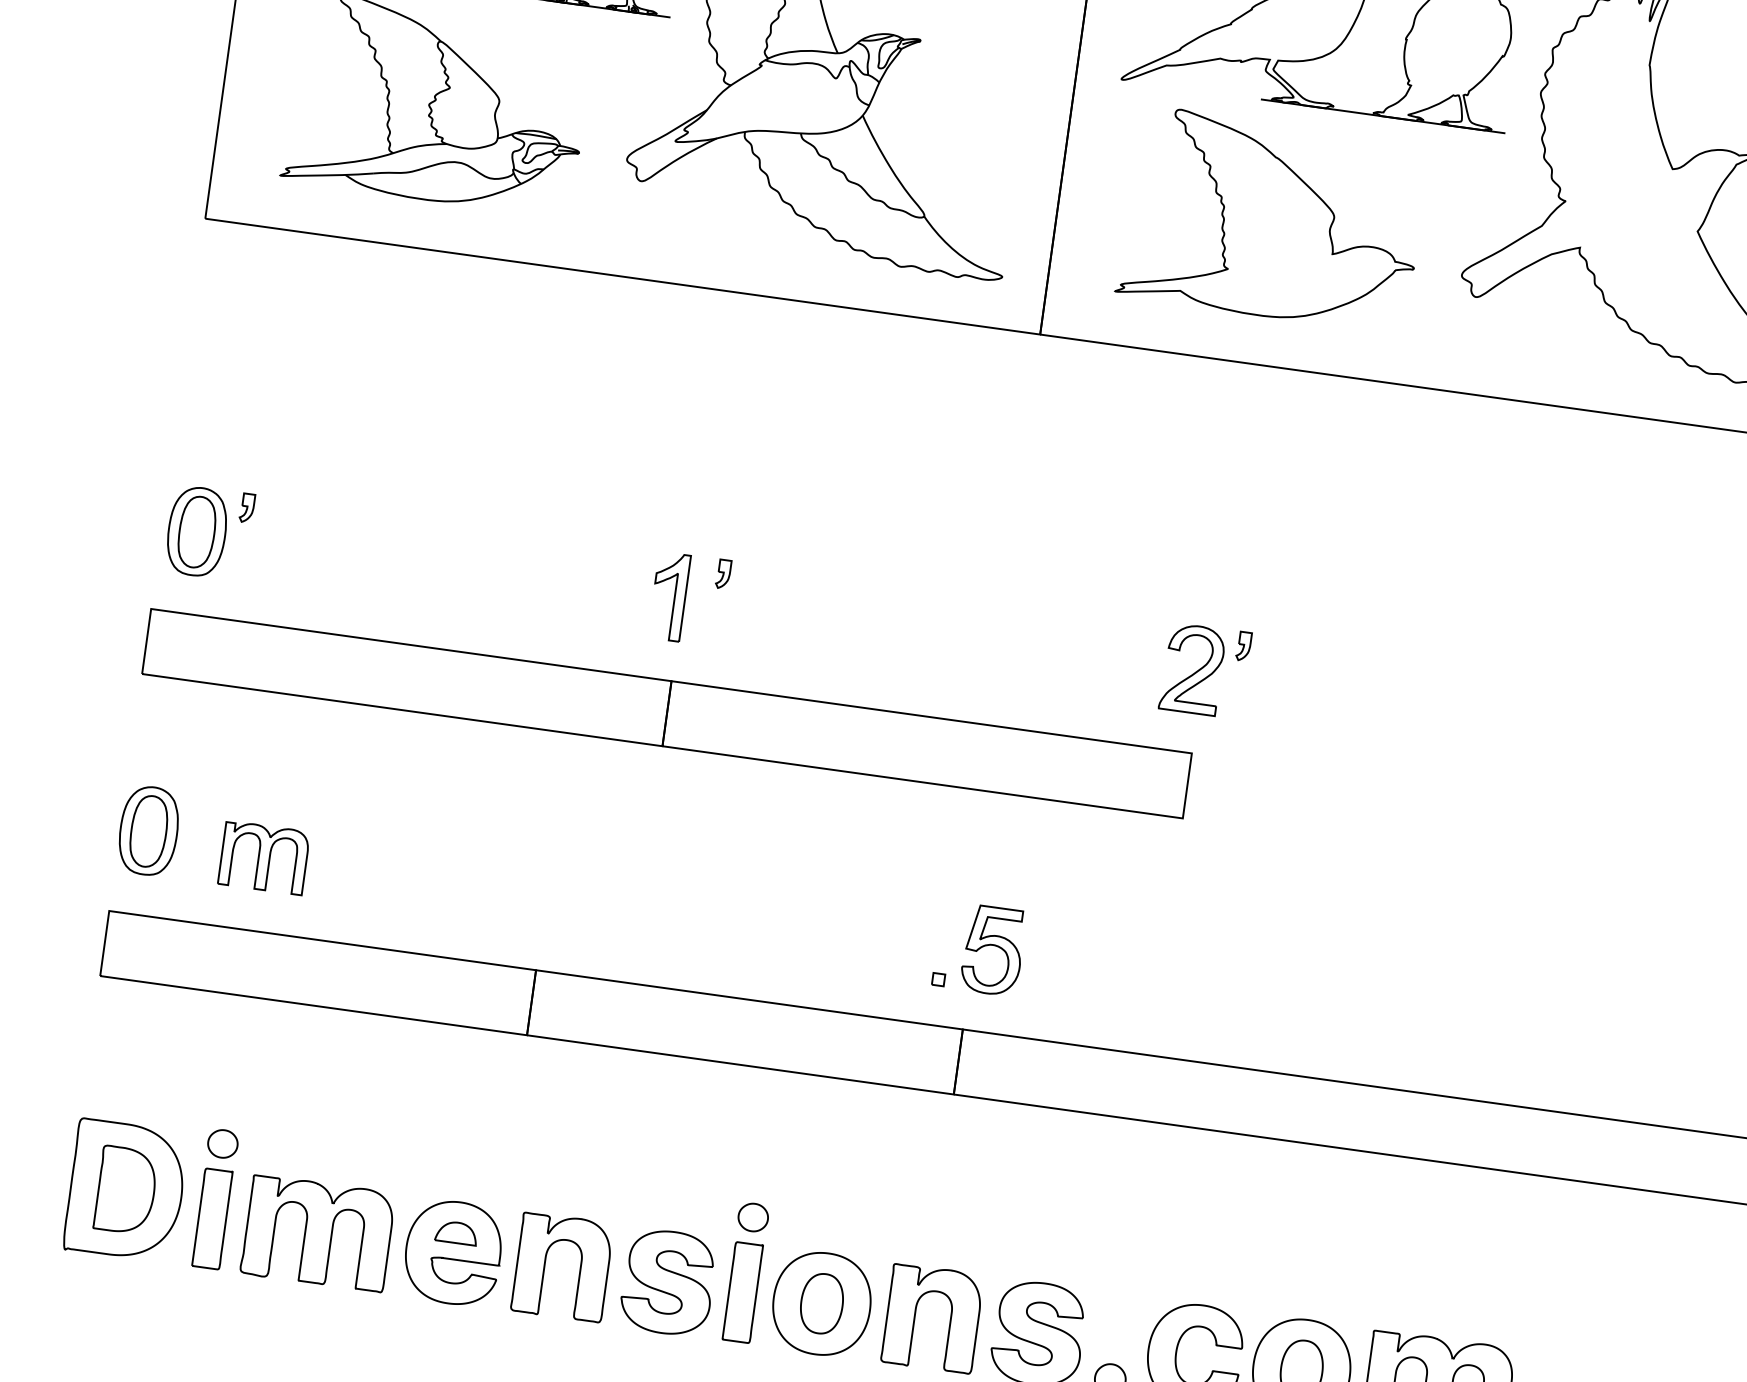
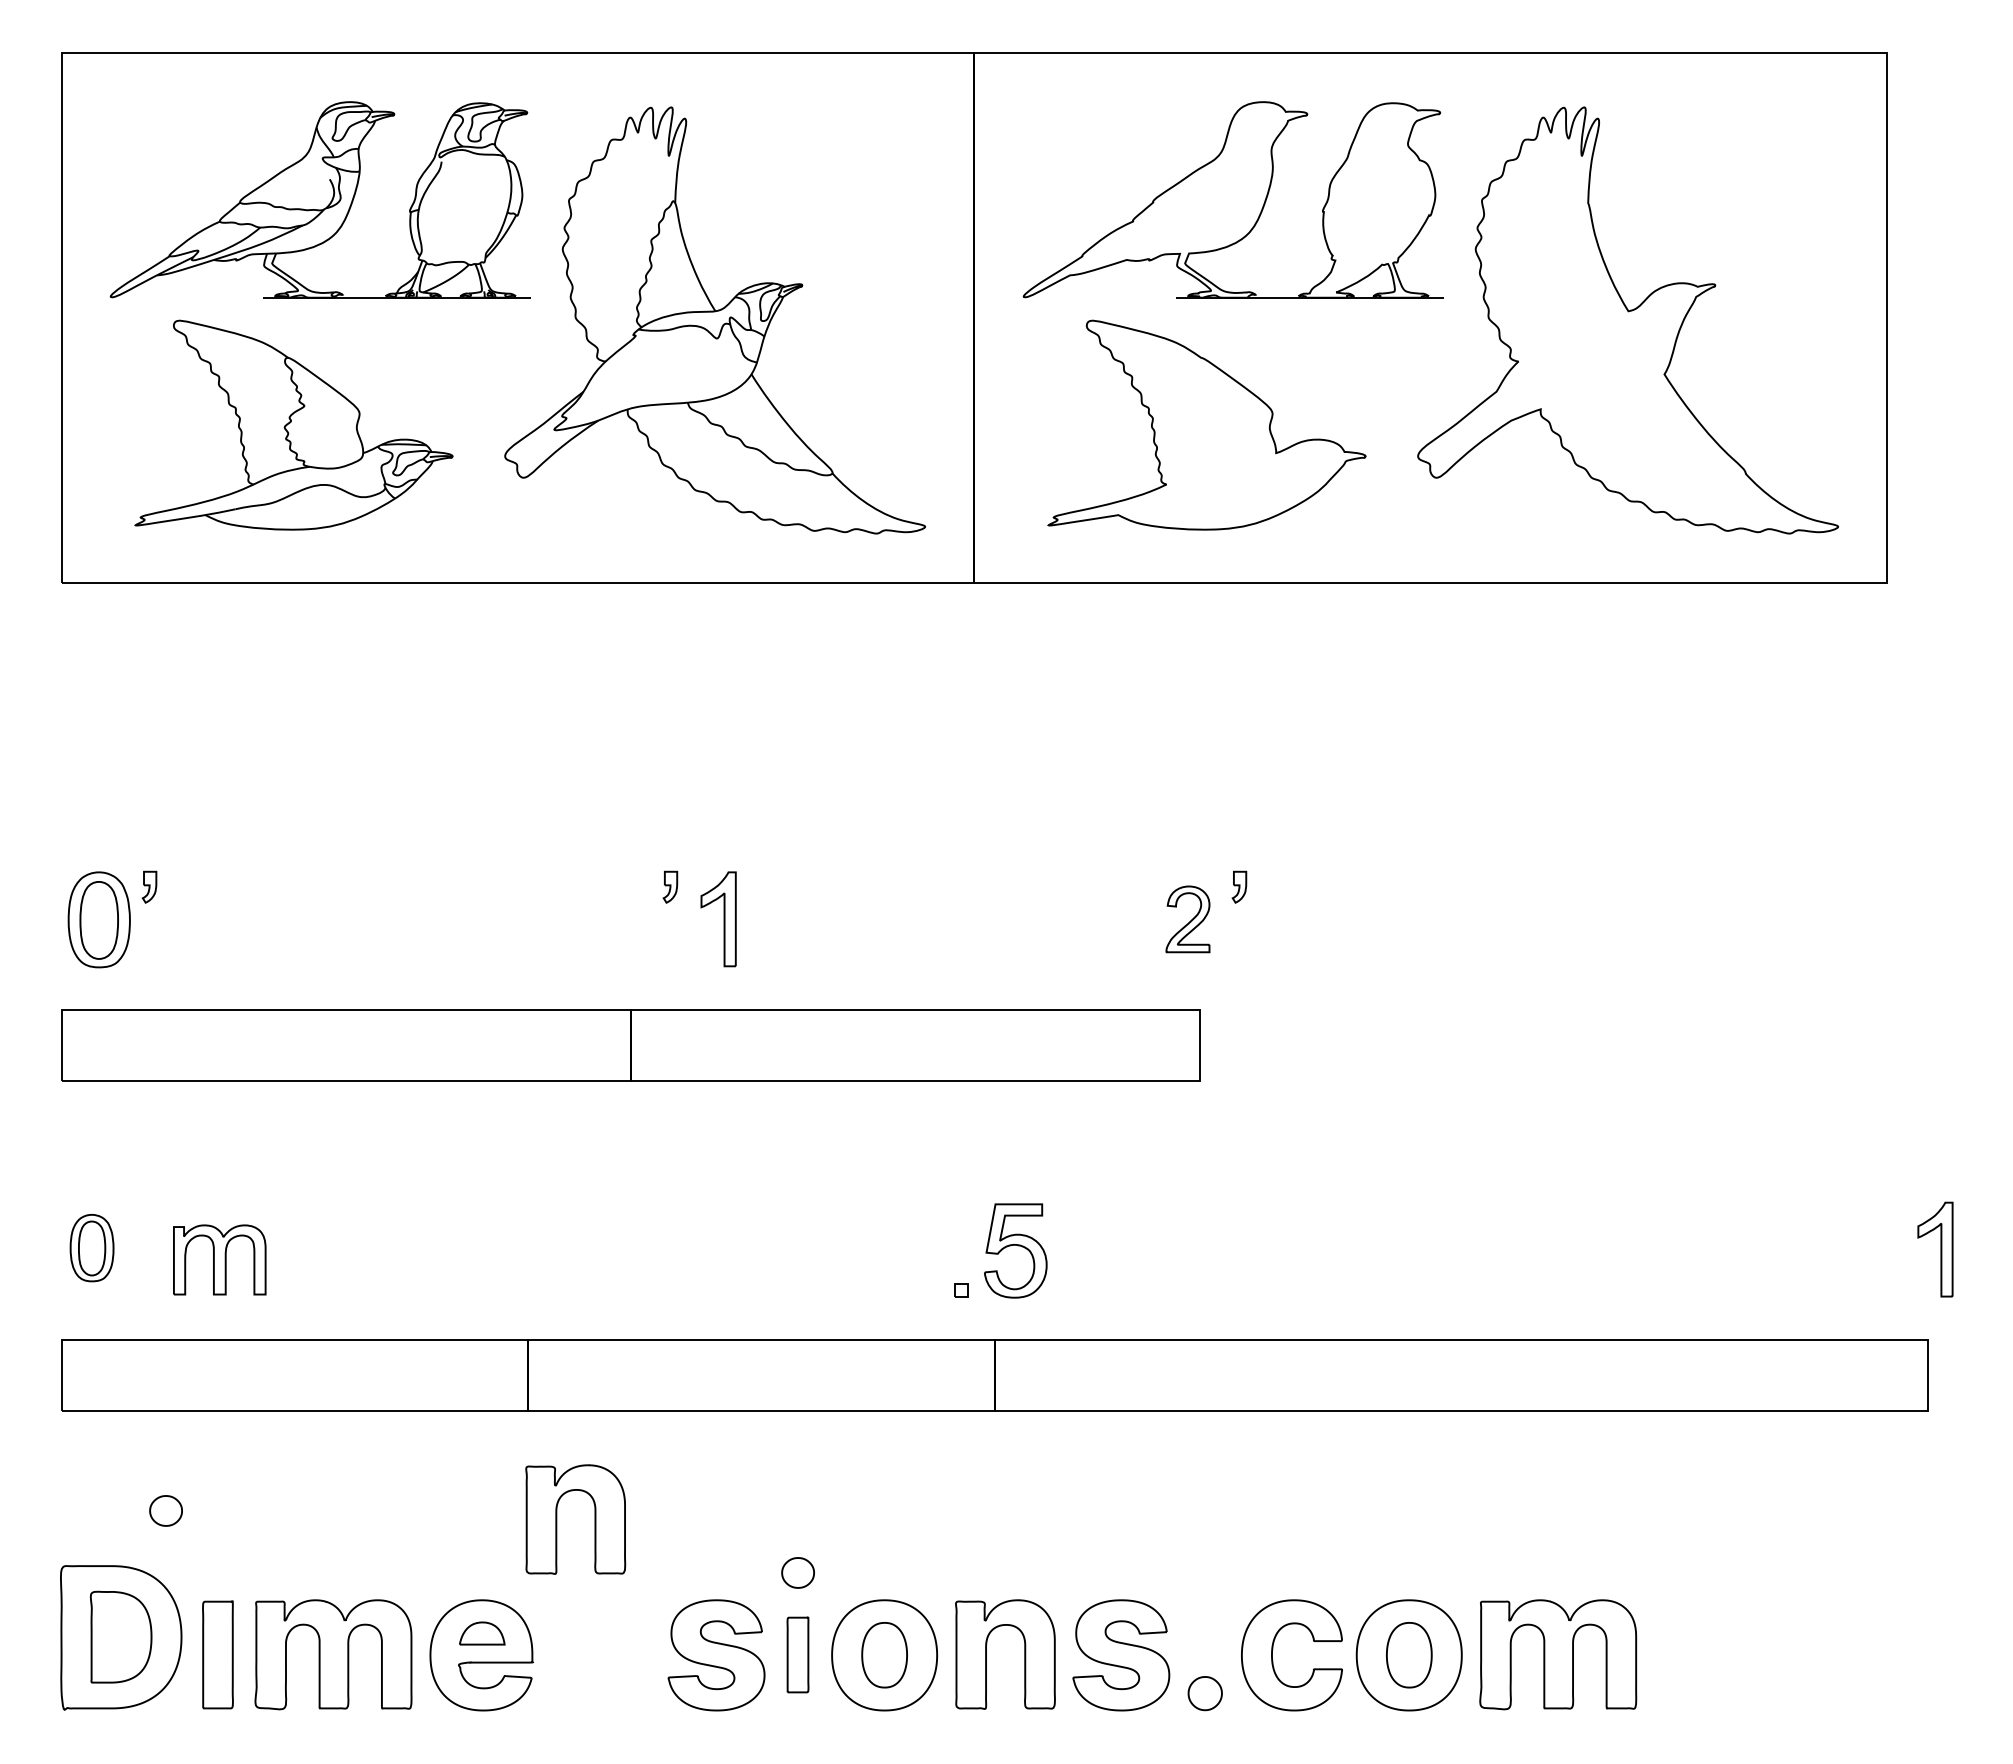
part: (669, 596) -> (718, 919), moved
part: (1192, 669) -> (1187, 919), size x0.7
part: (148, 830) -> (91, 1247), size x0.7
part: (222, 1143) -> (165, 1510), moved
part: (545, 1264) -> (557, 1519), moved
part: (742, 1292) -> (797, 1654), size x0.7

